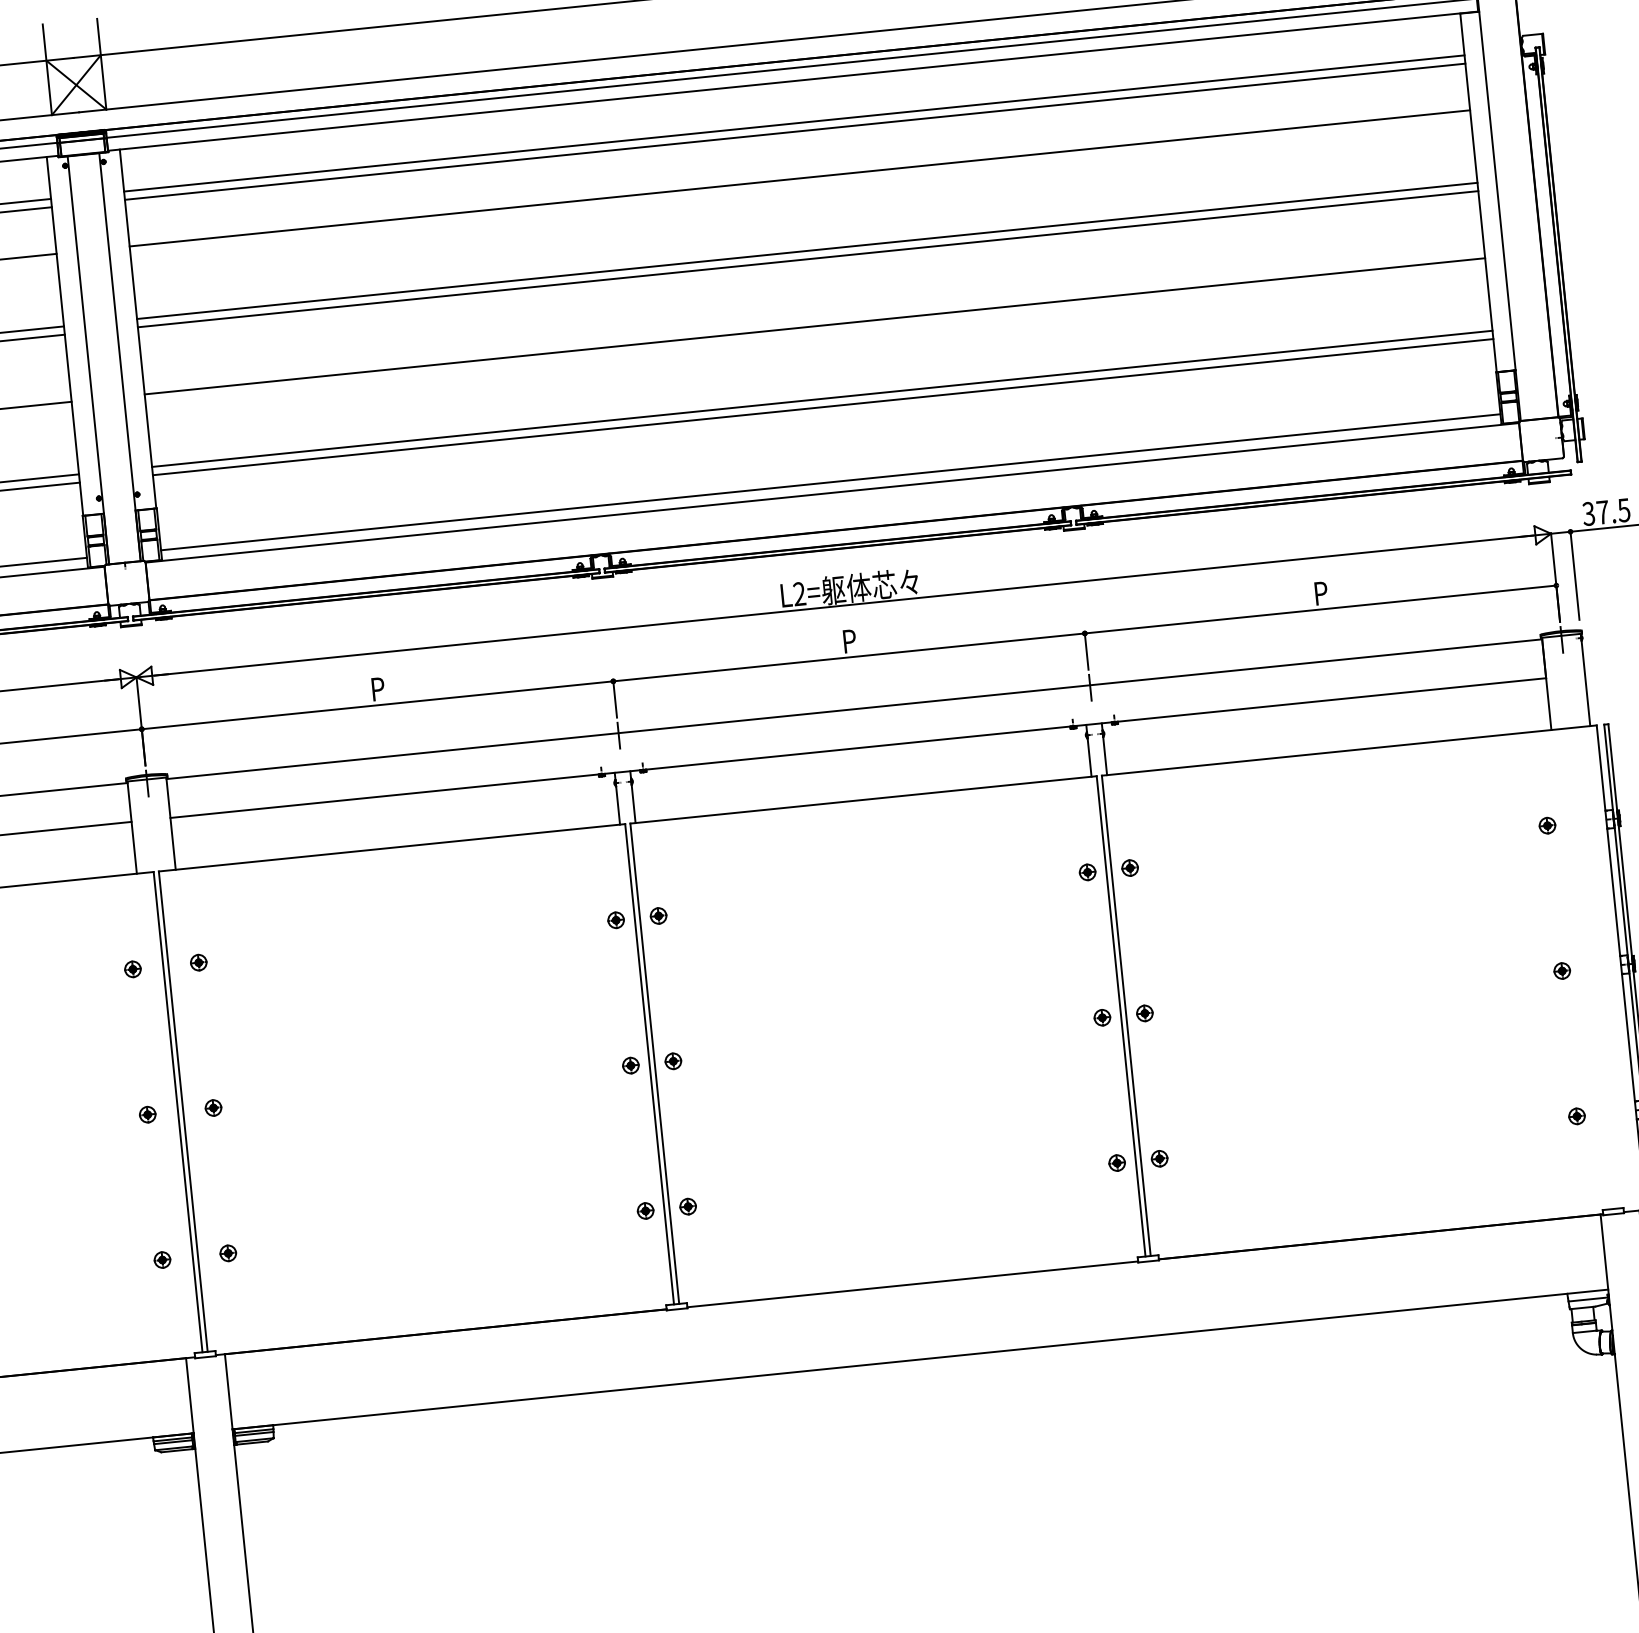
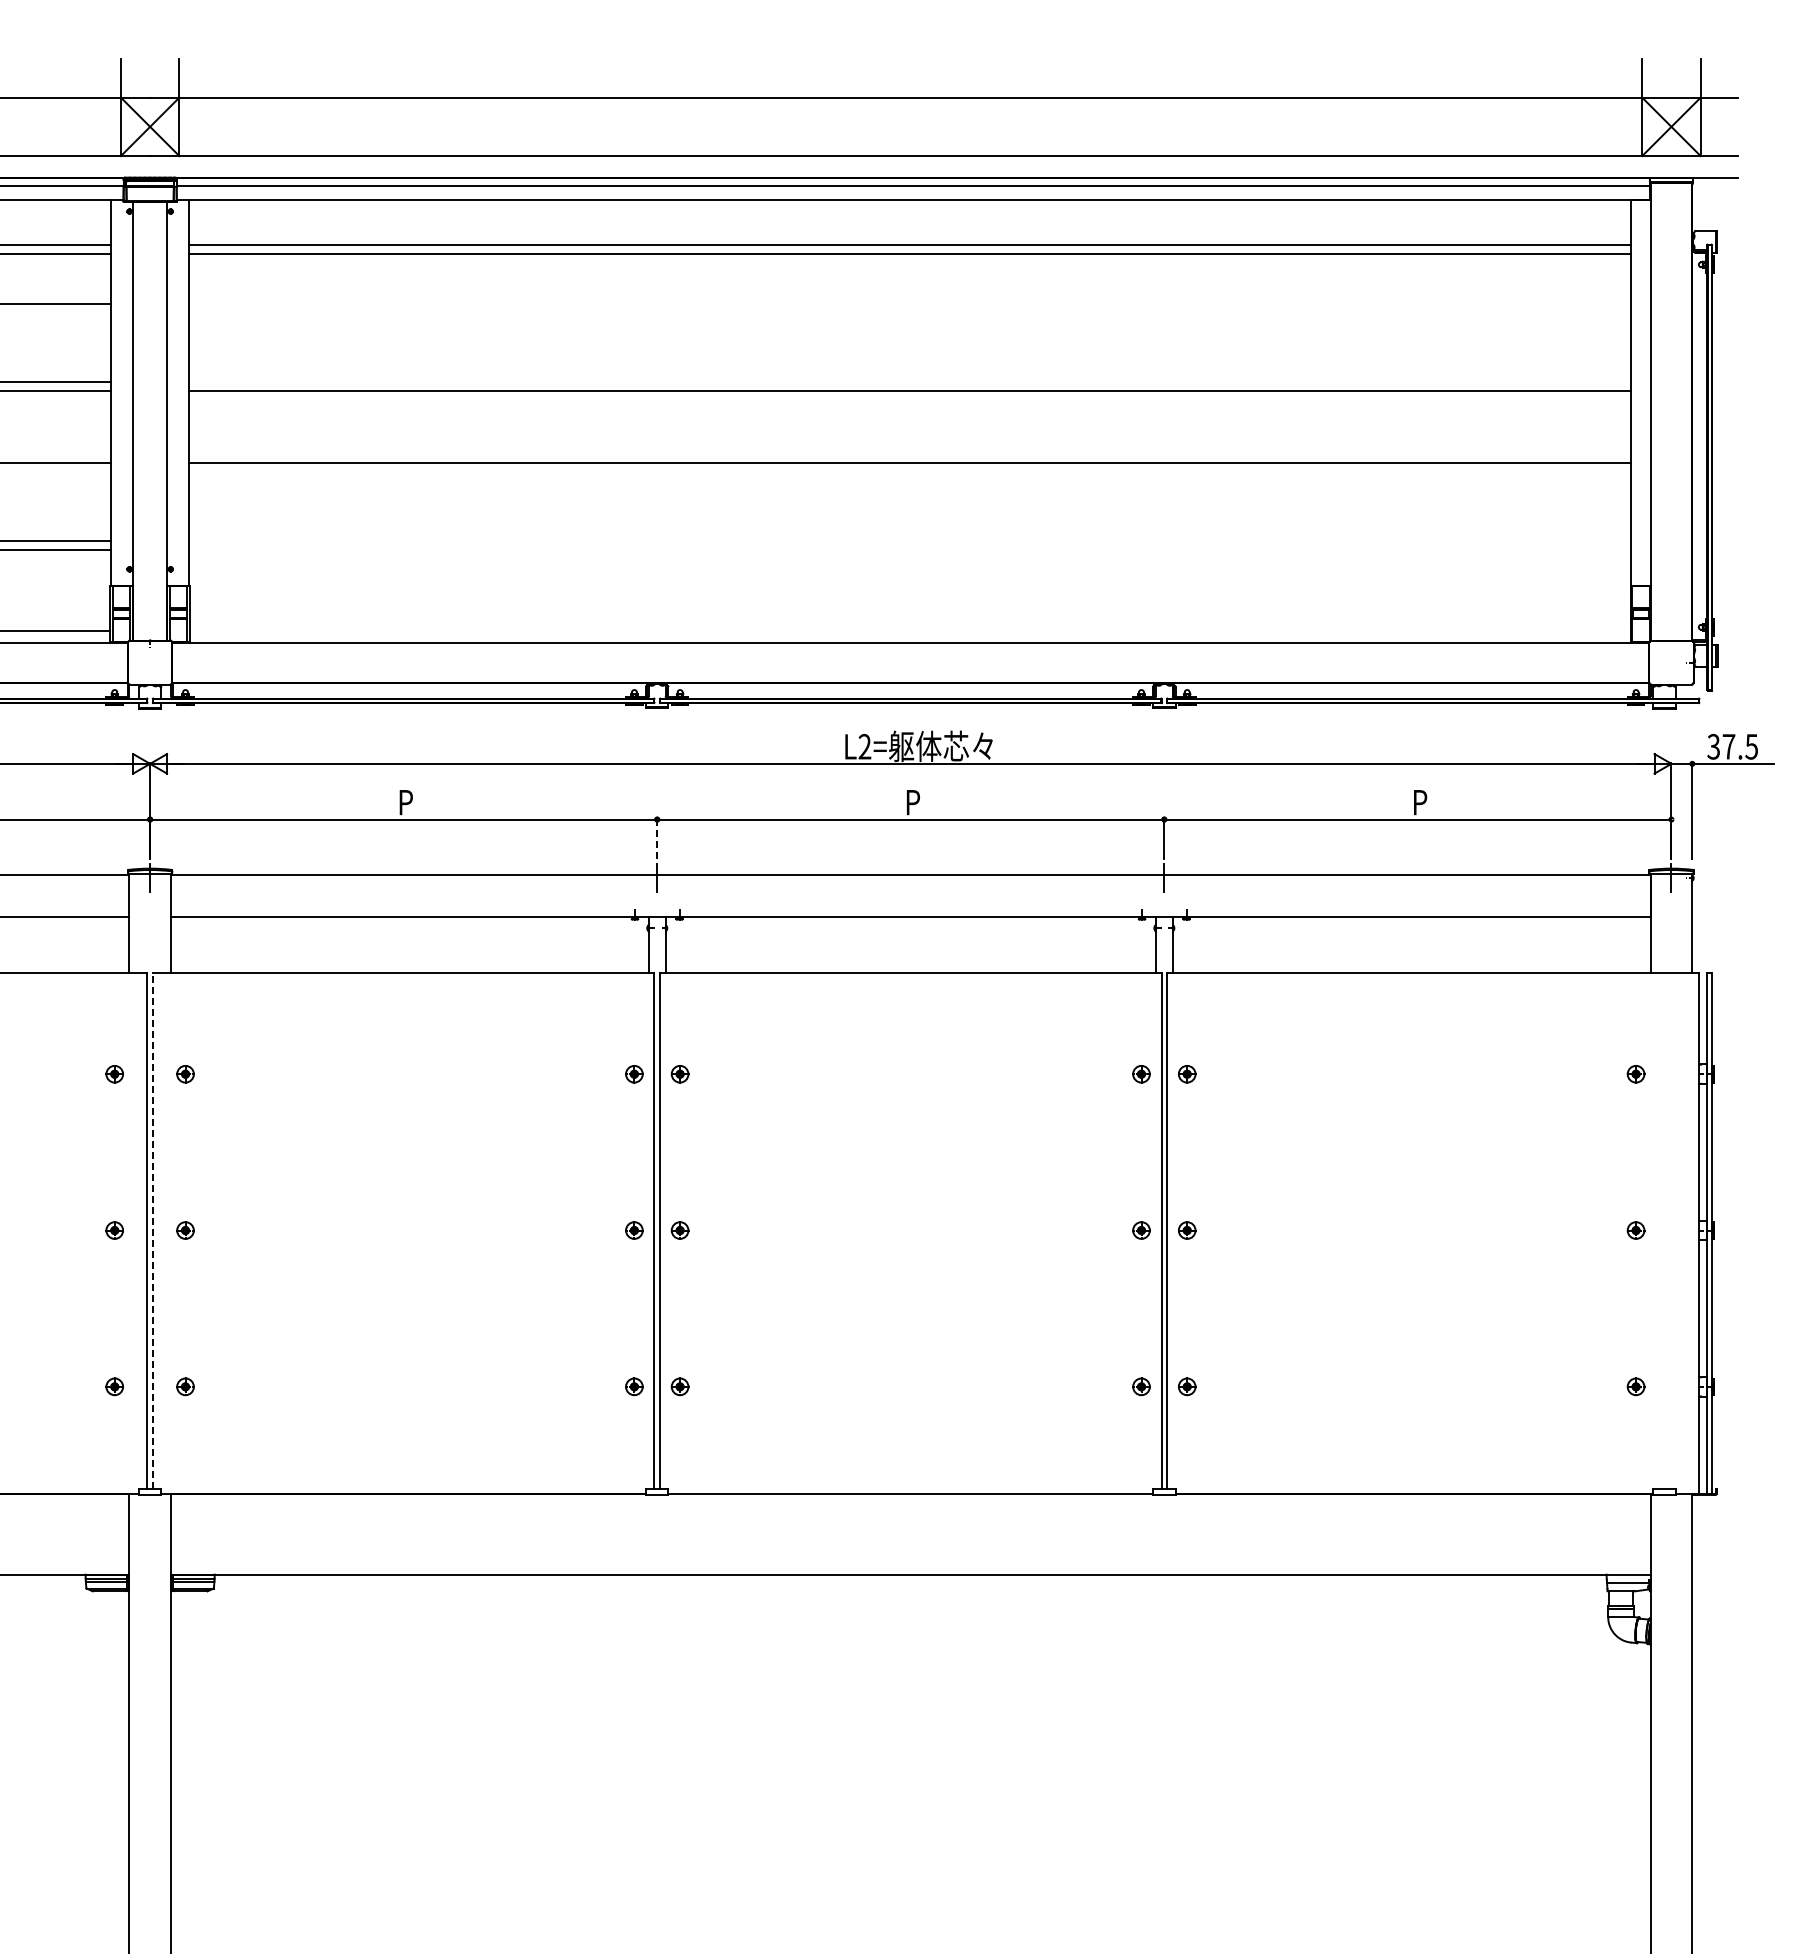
line: (800, 178) -> (910, 304), removed
line: (807, 251) -> (910, 382), removed
line: (822, 398) -> (910, 541), removed
line: (823, 407) -> (910, 550), removed
line: (831, 482) -> (910, 631), removed
line: (615, 698) -> (657, 838), solid -> dashed
line: (182, 1111) -> (152, 1230), solid -> dashed

